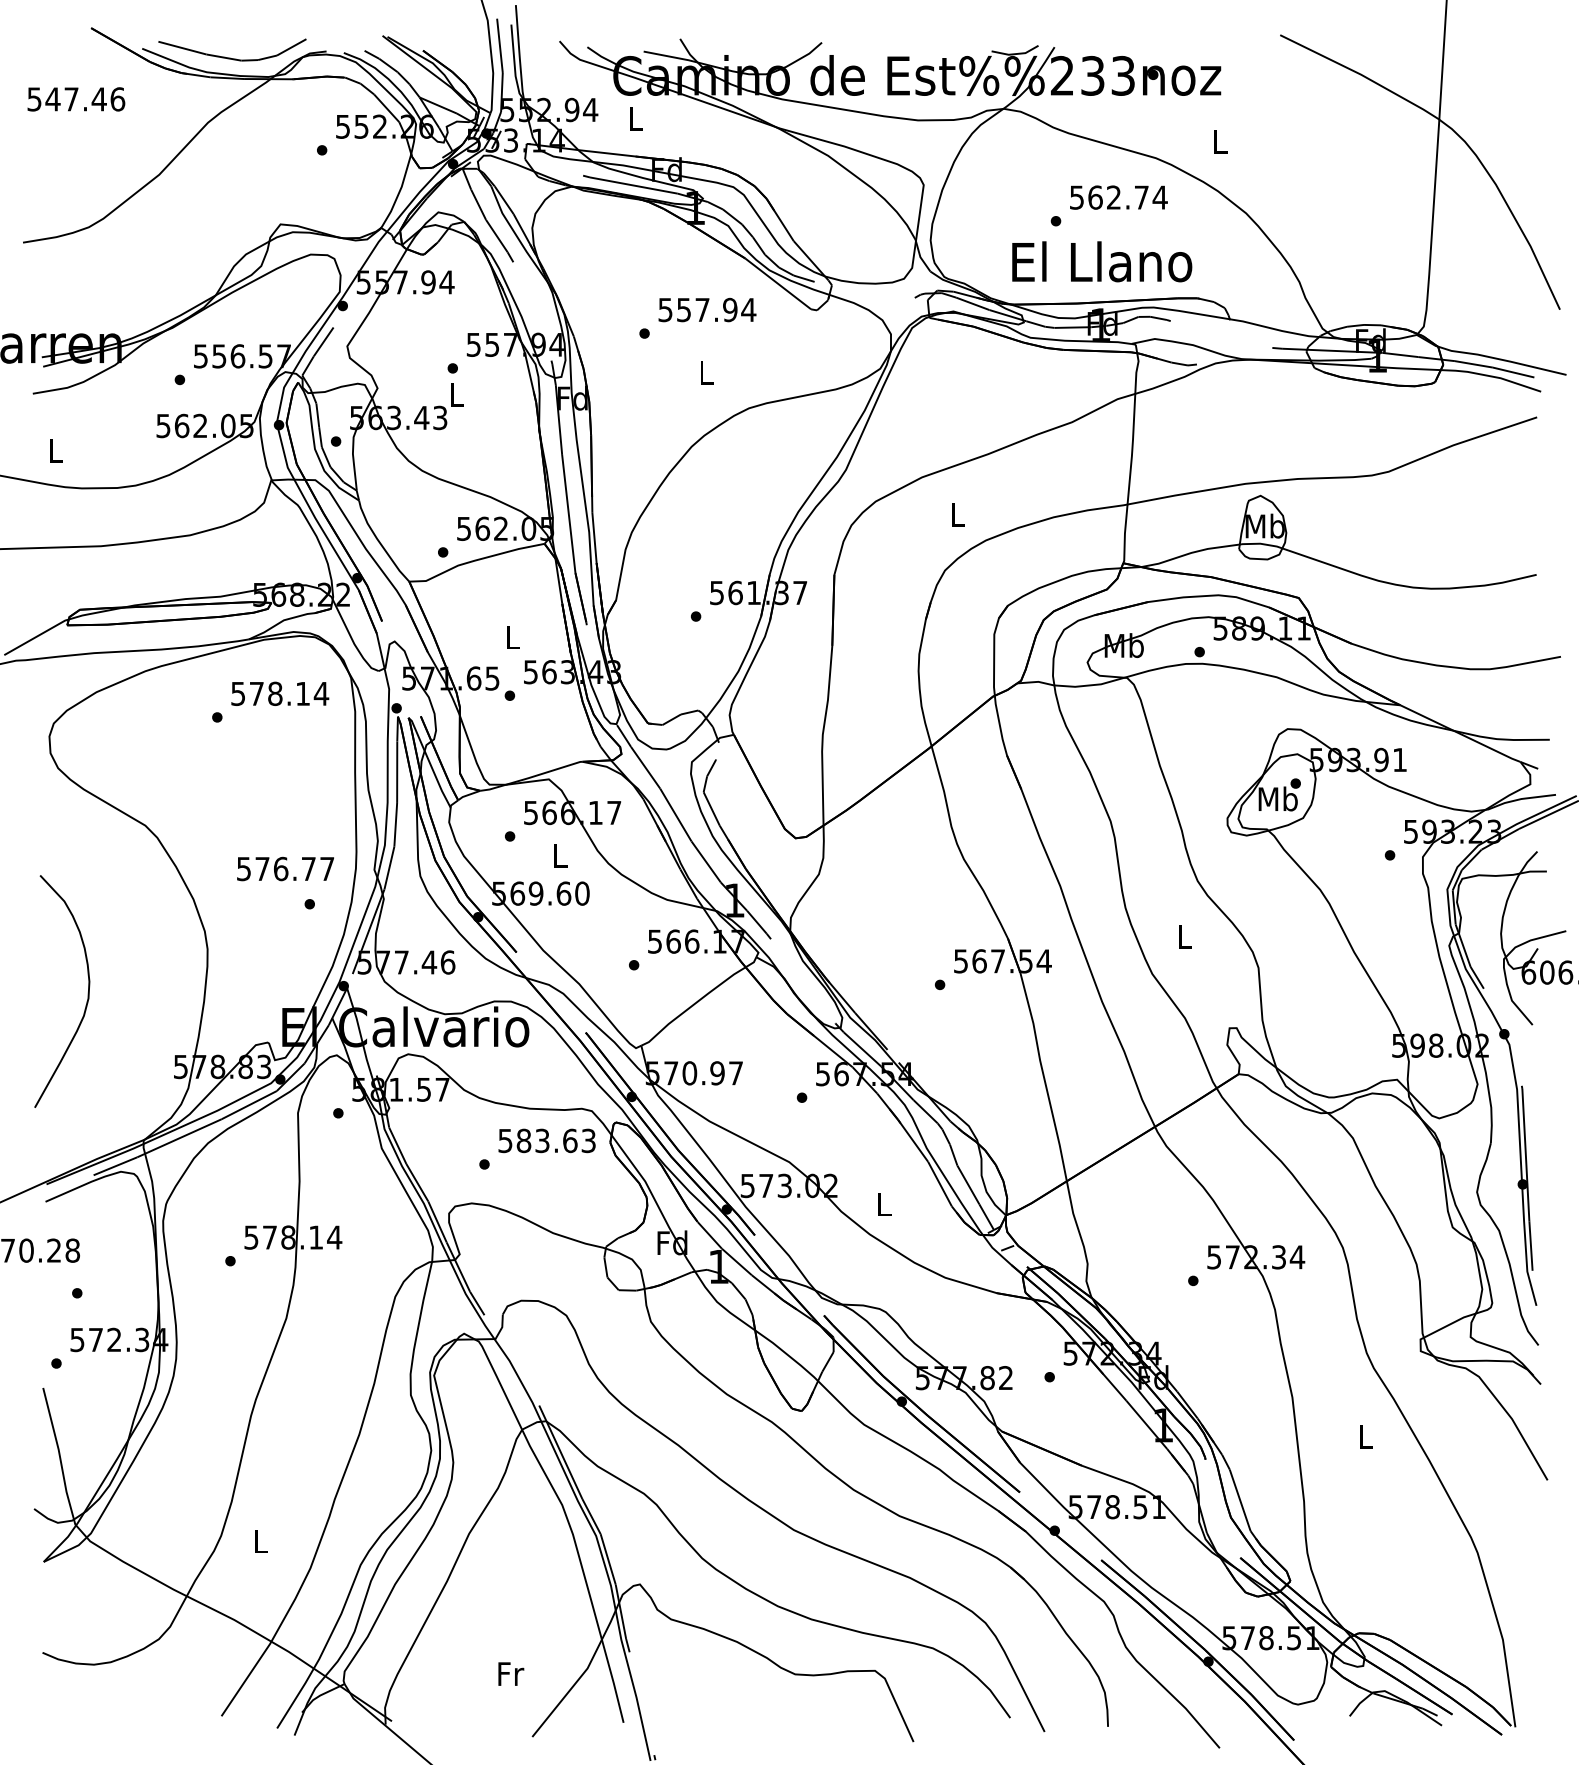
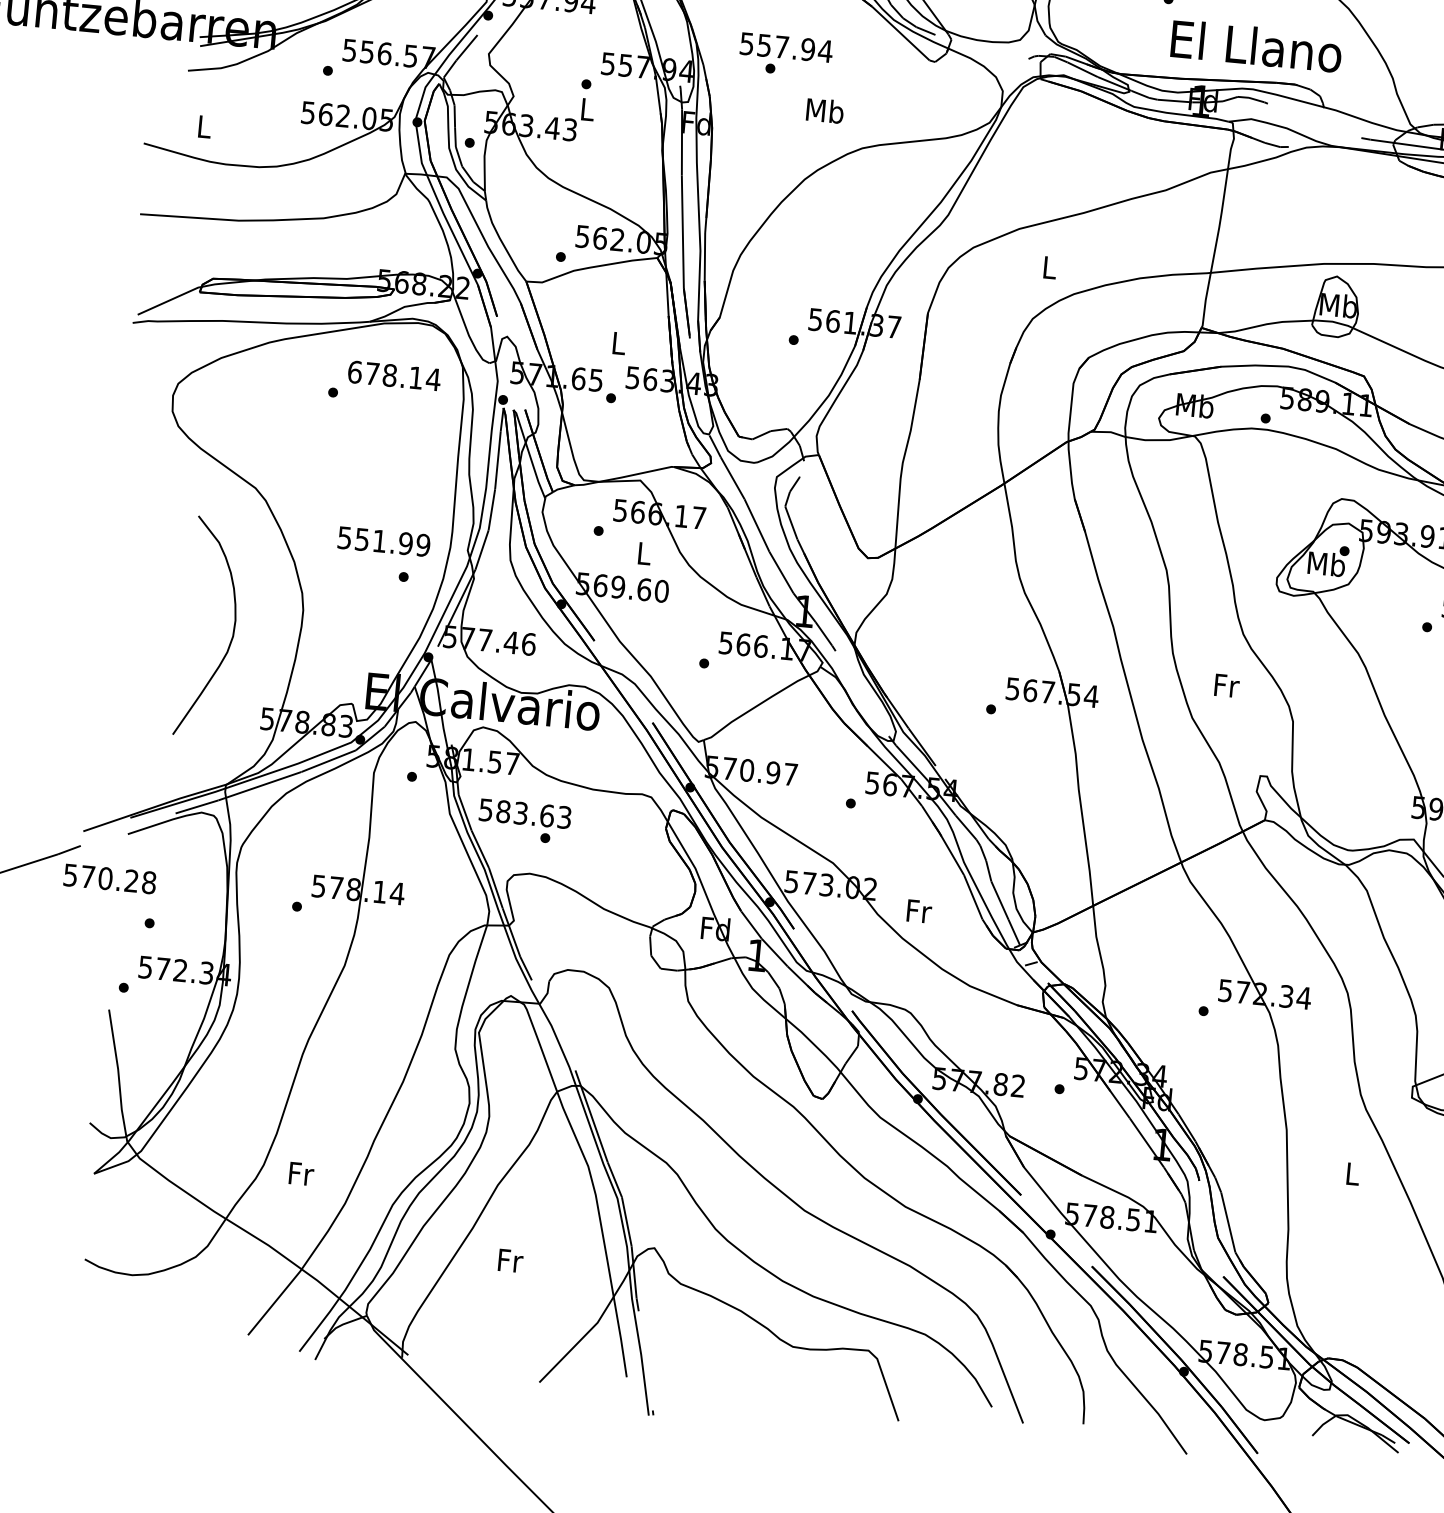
text: (1102, 261) -> (1256, 45), moved
text: (707, 309) -> (786, 47), moved
text: (705, 372) -> (824, 110), L -> Mb
text: (238, 693) -> (355, 371), 578.14 -> 678.14
text: (294, 868) -> (392, 541), 576.77 -> 551.99
text: (1185, 936) -> (1226, 685), L -> Fr
curve: (87, 993) -> (232, 631), moved
text: (546, 1140) -> (524, 813), moved
text: (884, 1204) -> (919, 911), L -> Fr
text: (261, 1541) -> (301, 1173), L -> Fr
text: (511, 1673) -> (511, 1260), moved

